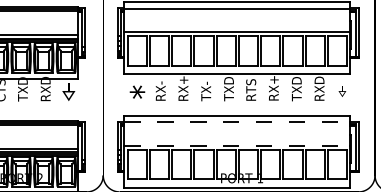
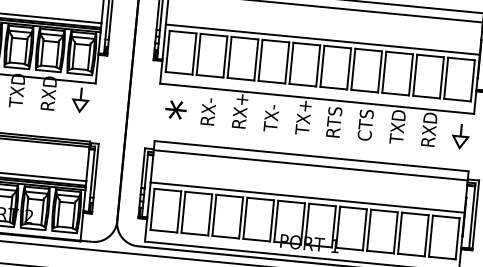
text: (228, 80) -> (303, 105), TXD -> TX+
text: (273, 88) -> (365, 123), RX+ -> CTS
part: (342, 91) -> (460, 136), size x1.67
line: (237, 122) -> (310, 165), dashed -> solid
line: (237, 145) -> (307, 197), dashed -> solid

